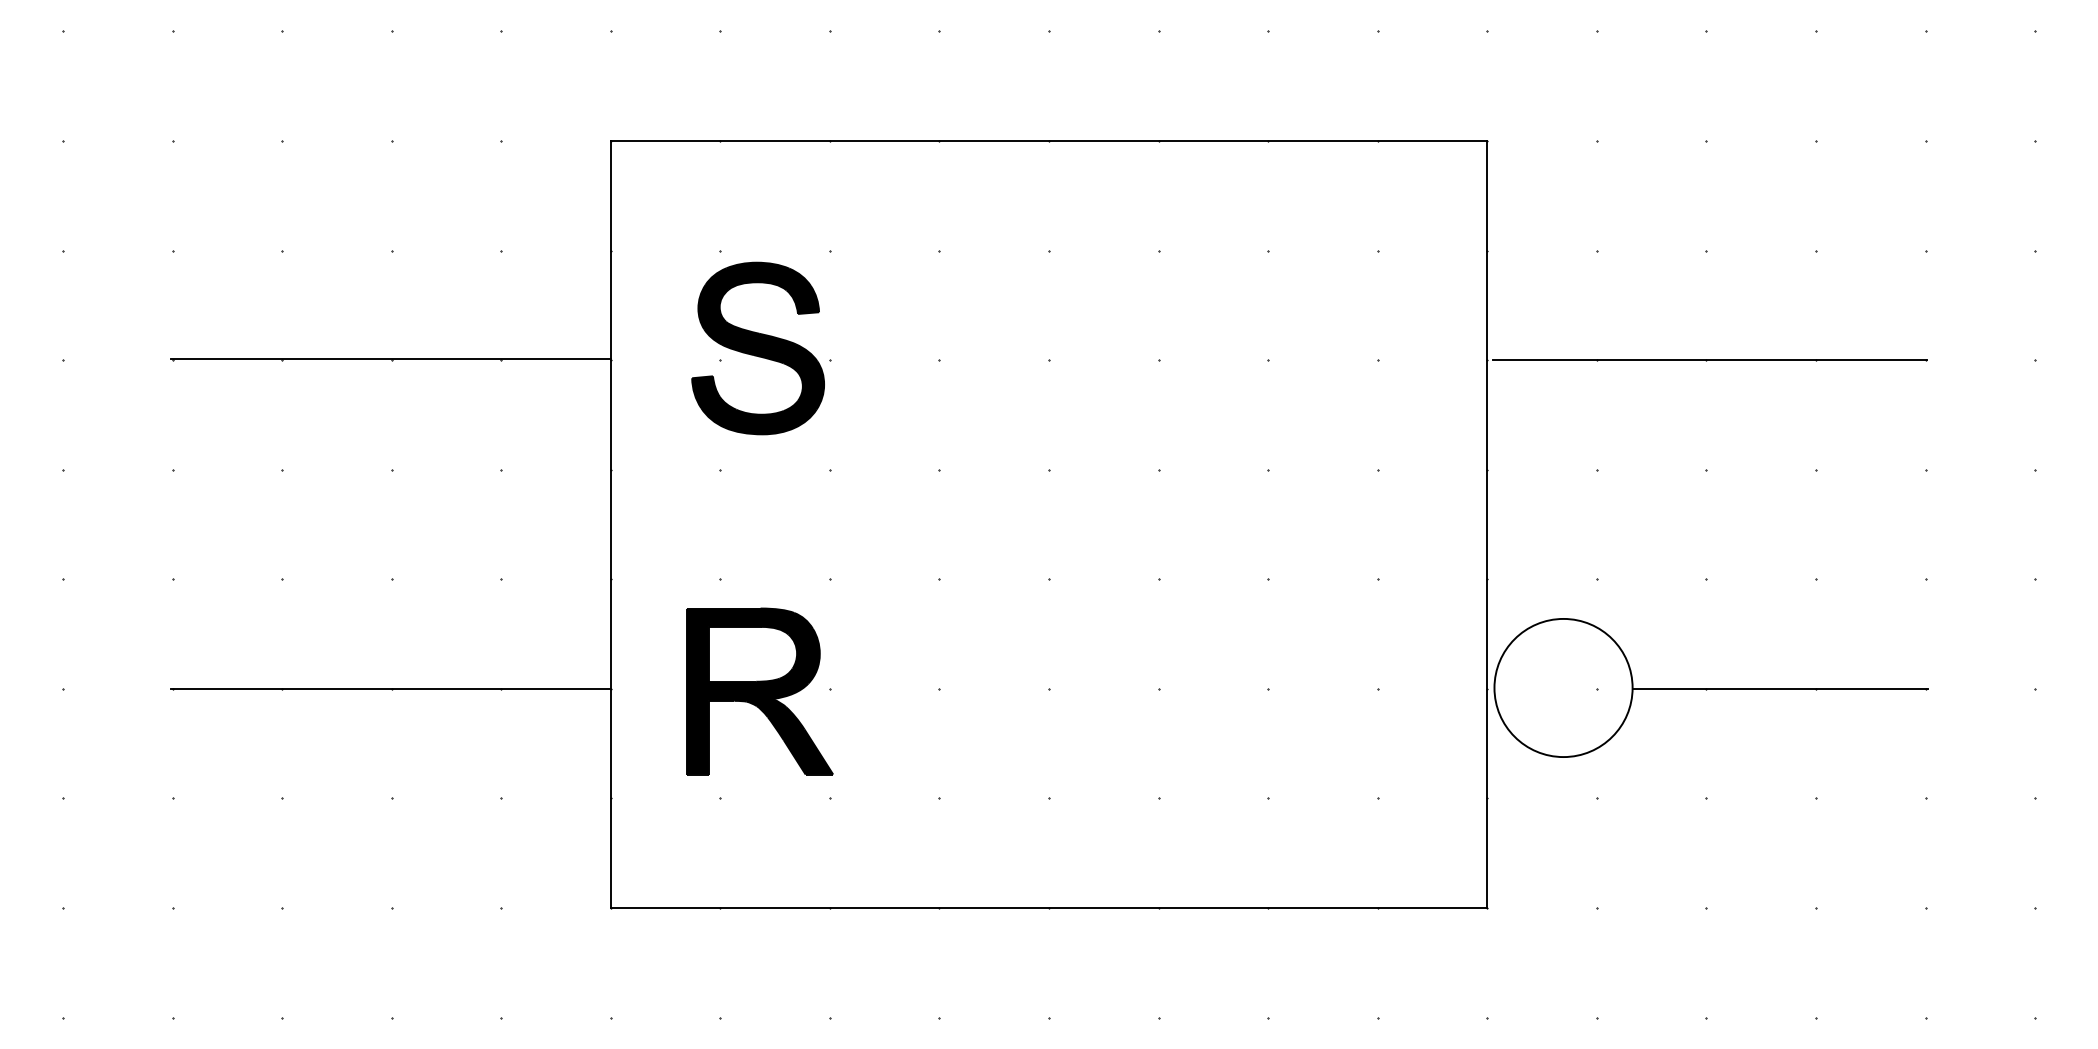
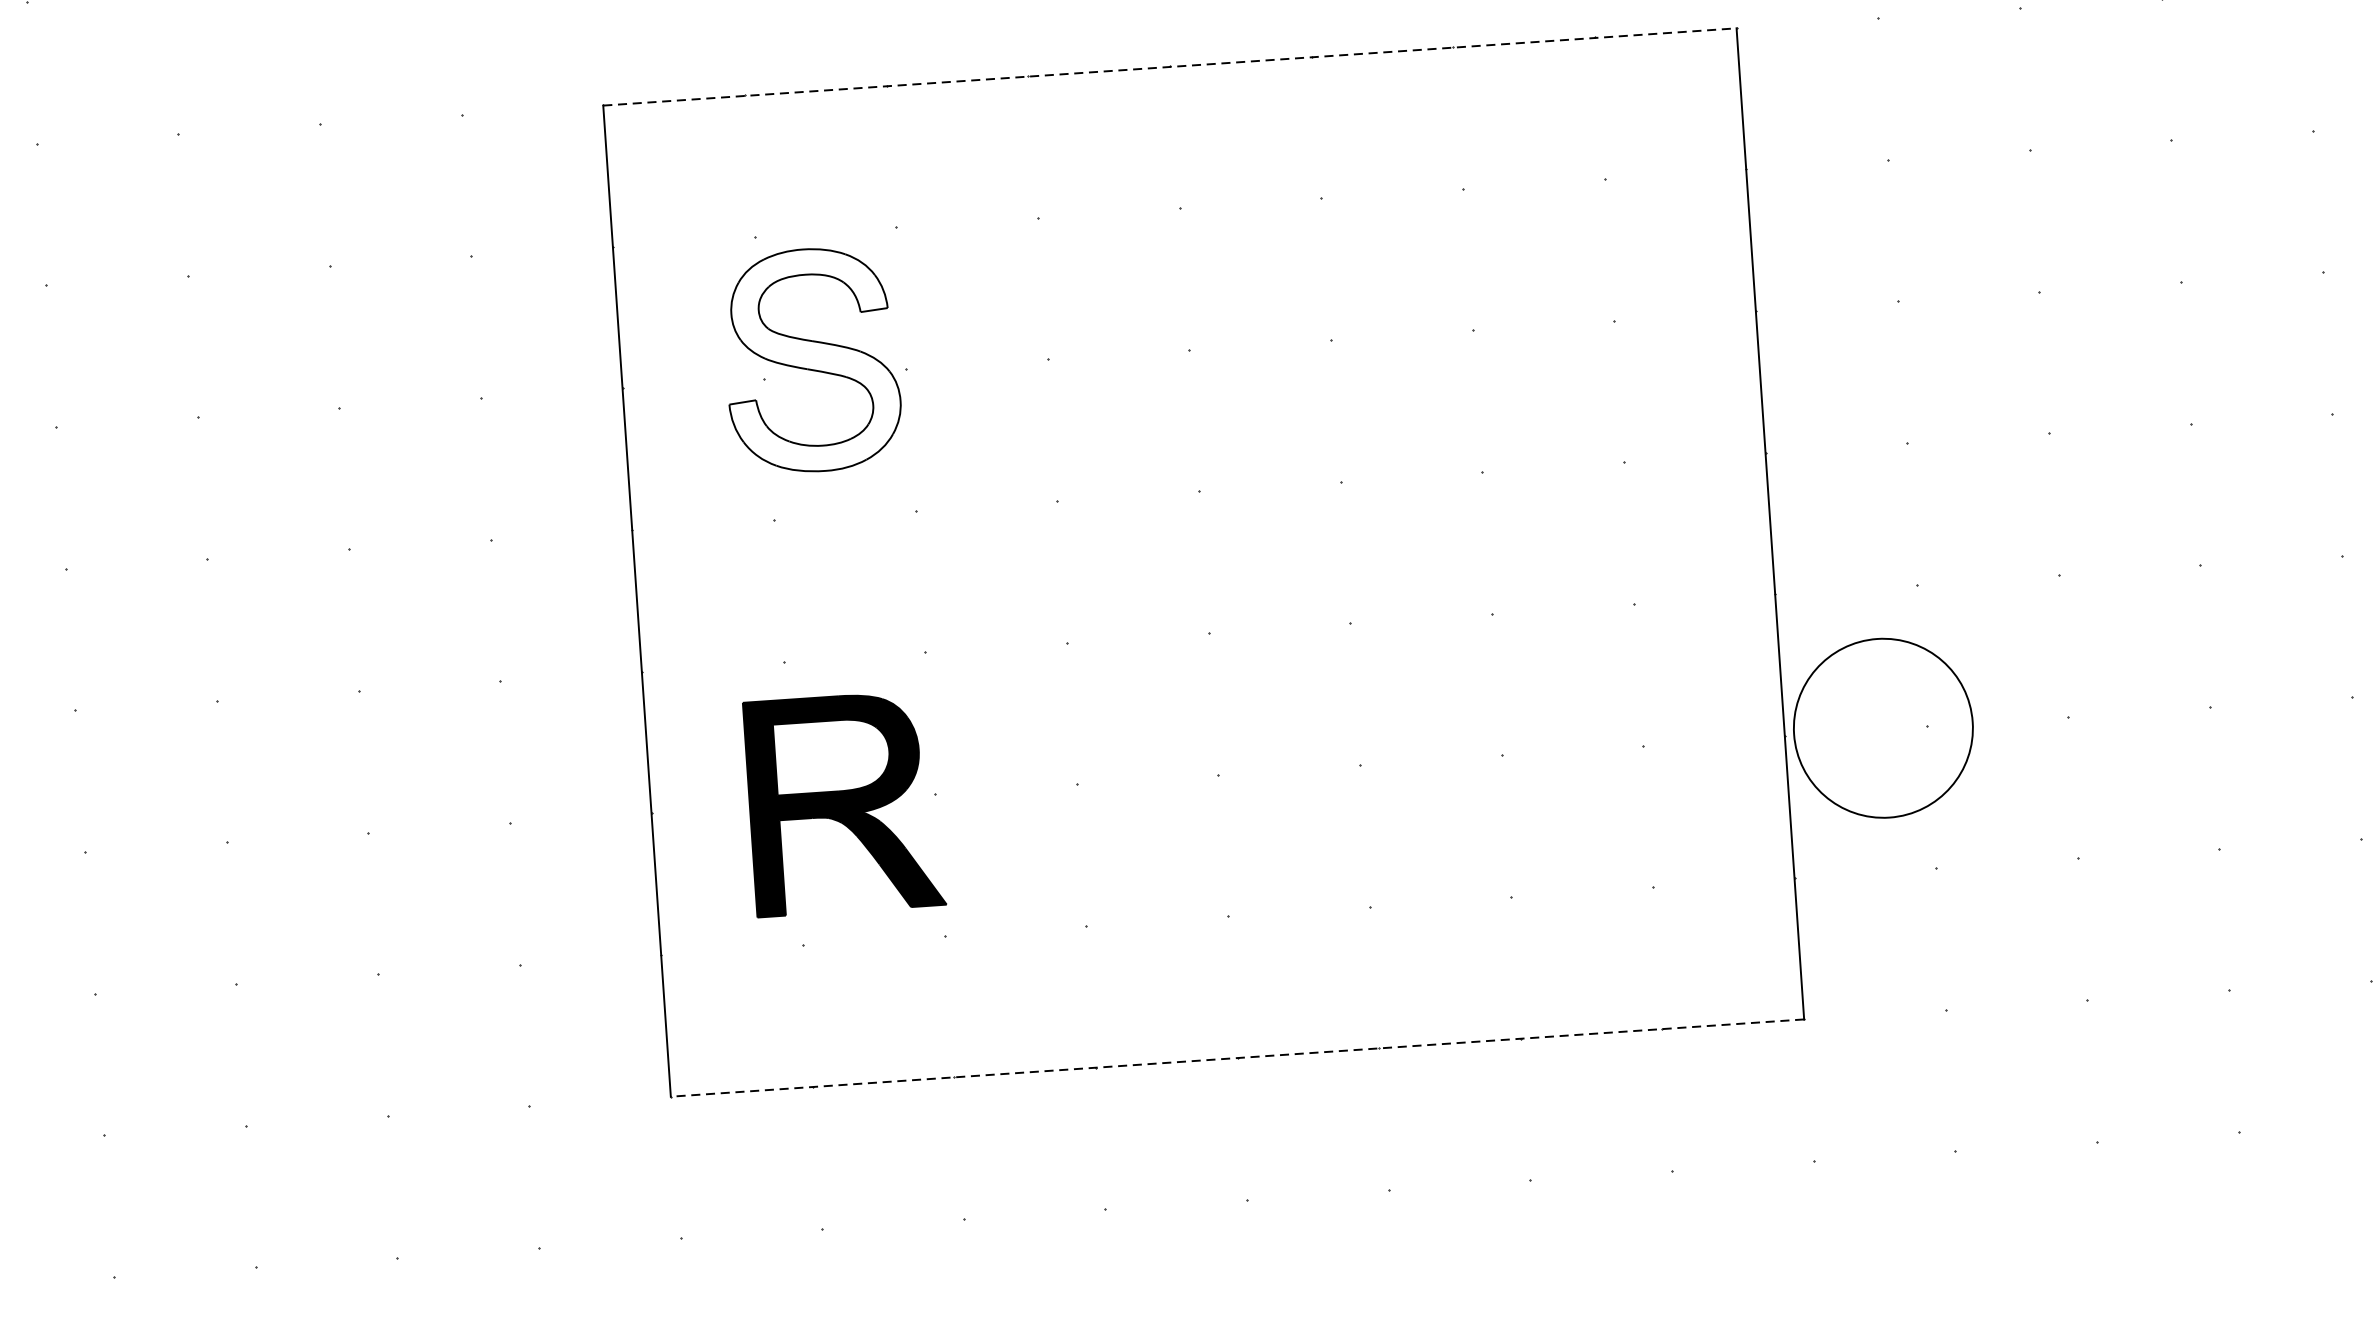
line: (1049, 141) -> (1170, 66), solid -> dashed
fill: (758, 348) -> (812, 360), removed
line: (390, 358) -> (337, 405), removed
line: (1709, 359) -> (2043, 290), removed
line: (390, 688) -> (366, 832), removed
line: (1780, 688) -> (2163, 709), removed
line: (1048, 907) -> (1236, 1057), solid -> dashed

